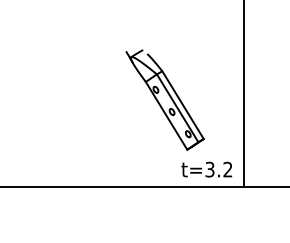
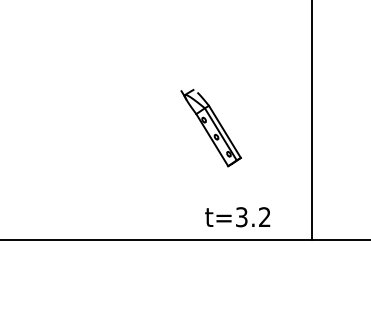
part: (164, 99) -> (210, 127), size x0.6
text: (206, 169) -> (237, 217), moved

